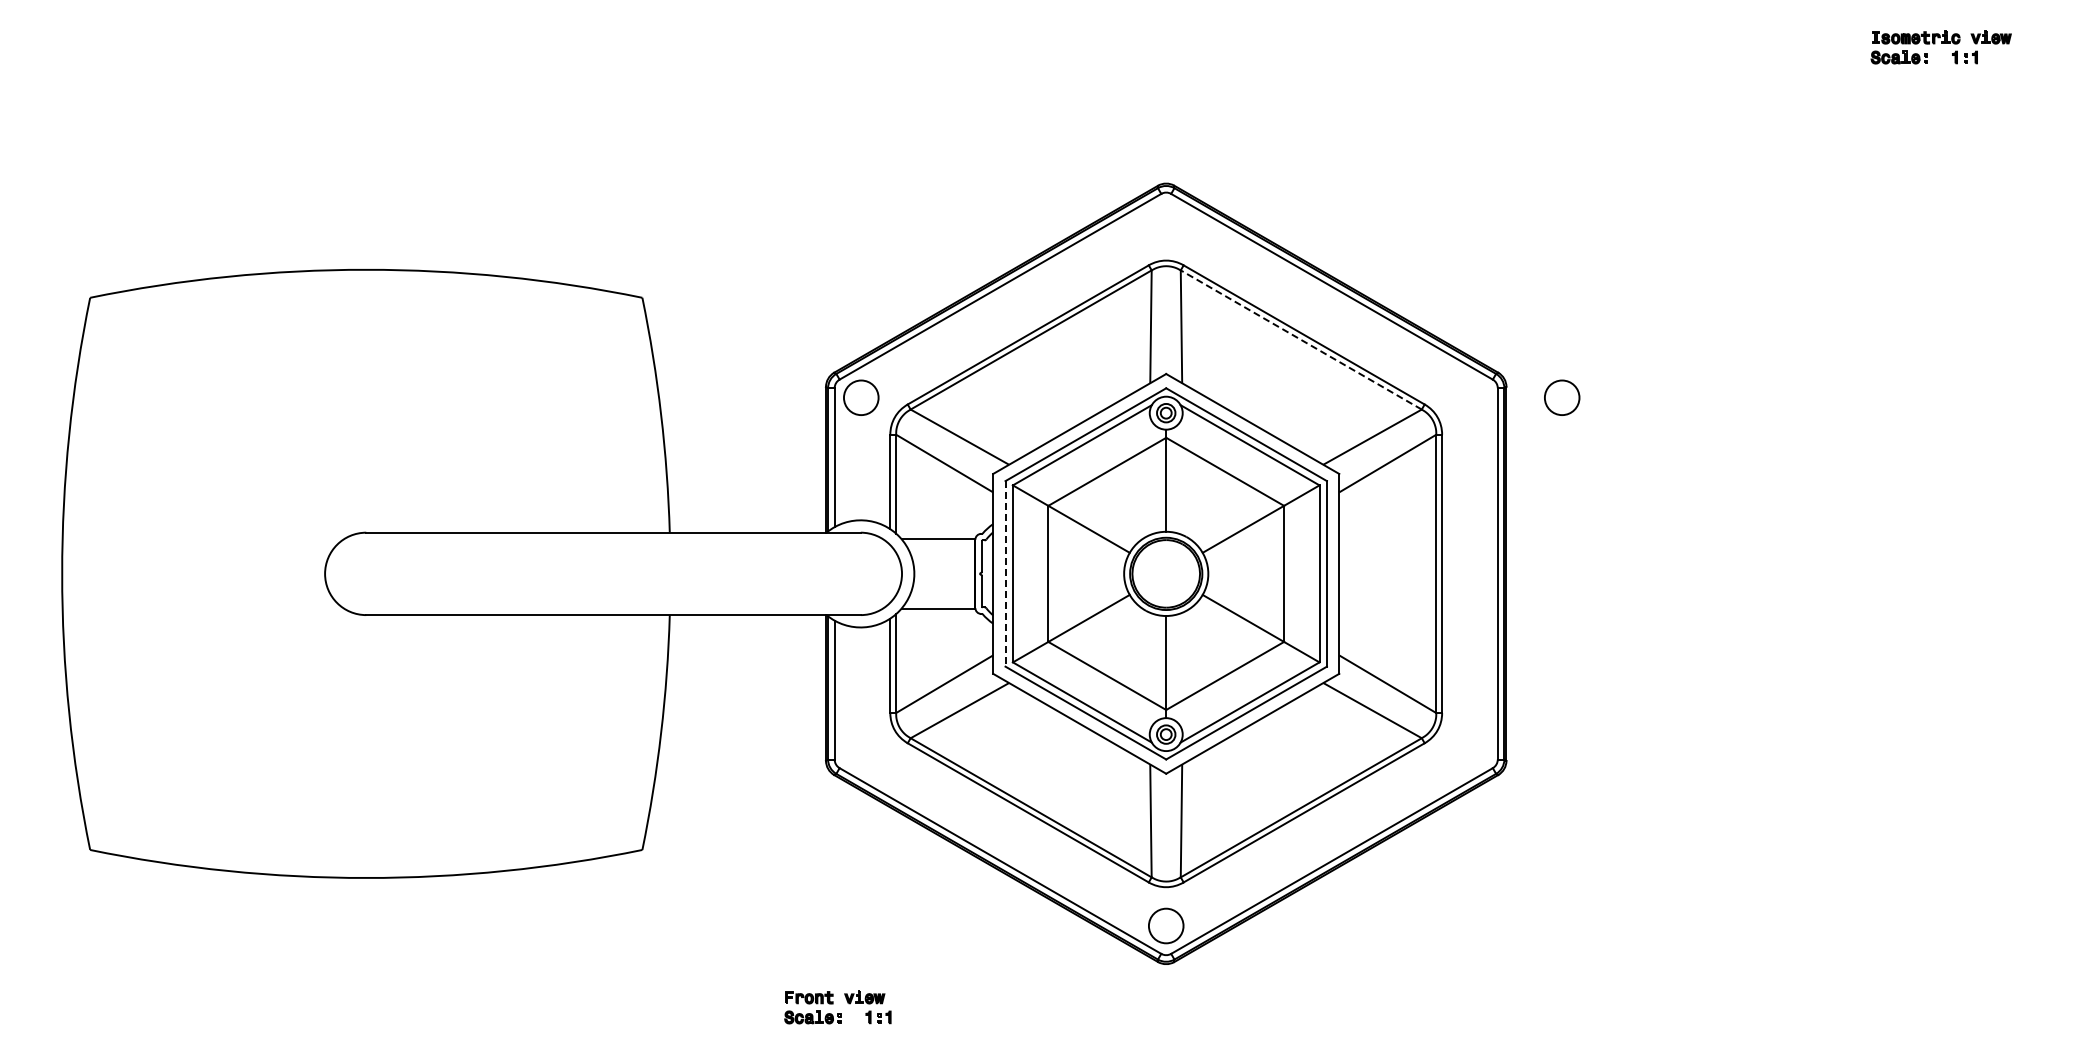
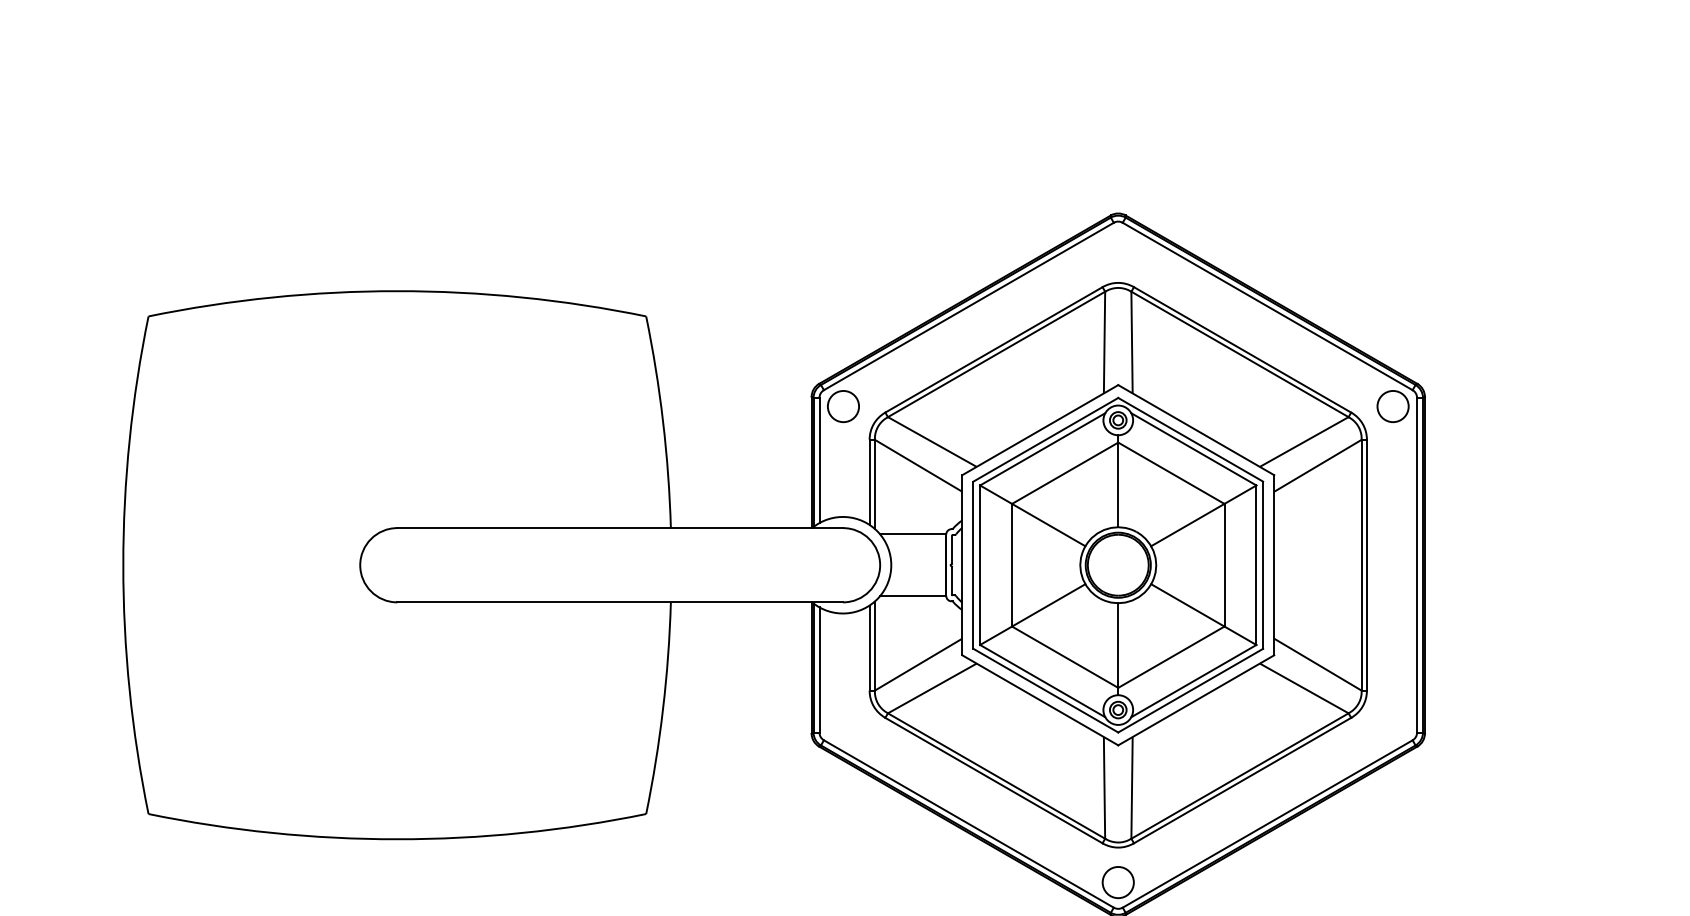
line: (1300, 339) -> (1239, 354), dashed -> solid
circle: (1562, 397) -> (1393, 406), moved
line: (1005, 573) -> (973, 564), dashed -> solid

